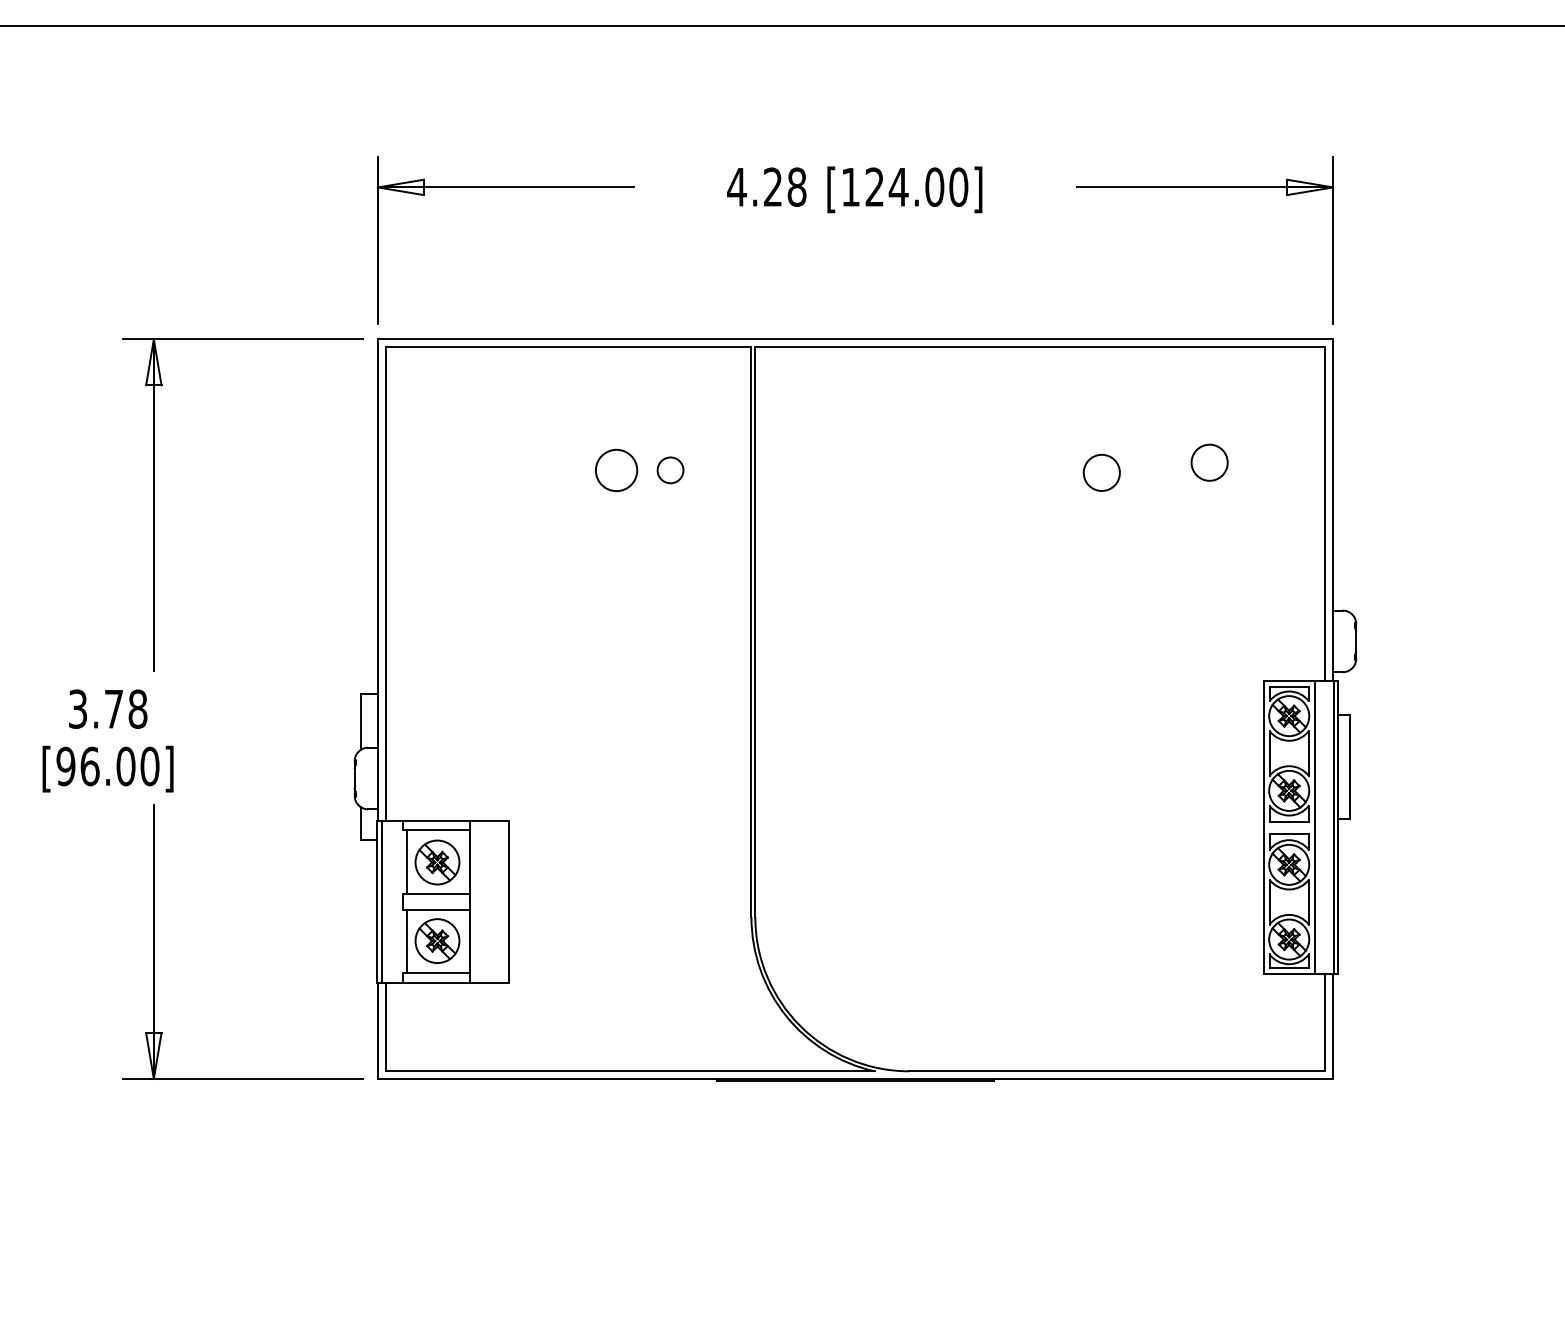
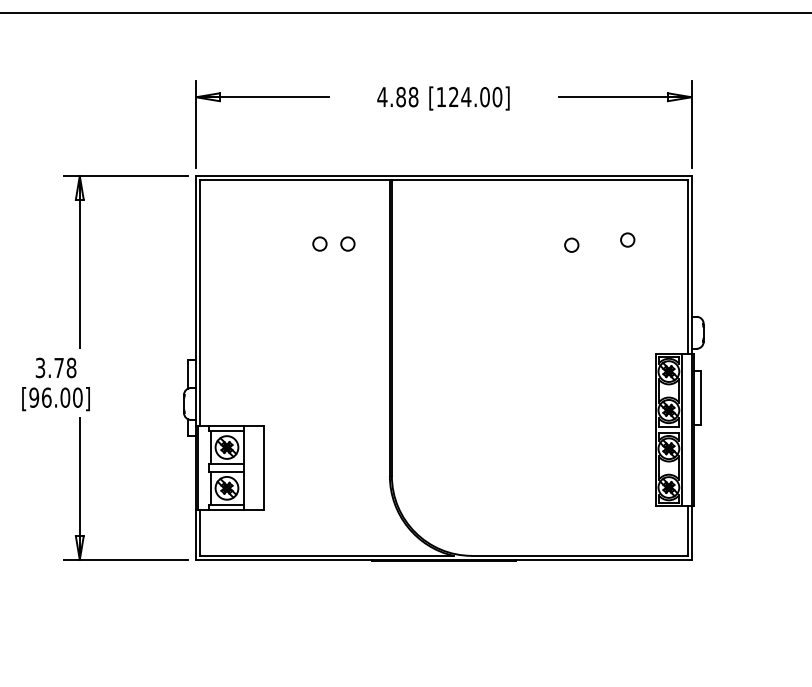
text: (771, 187) -> (400, 97), 4.28 -> 4.88
circle: (1209, 461) -> (627, 239), size x0.71
circle: (615, 469) -> (319, 243), size x0.62
circle: (1101, 471) -> (571, 244), size x0.71

